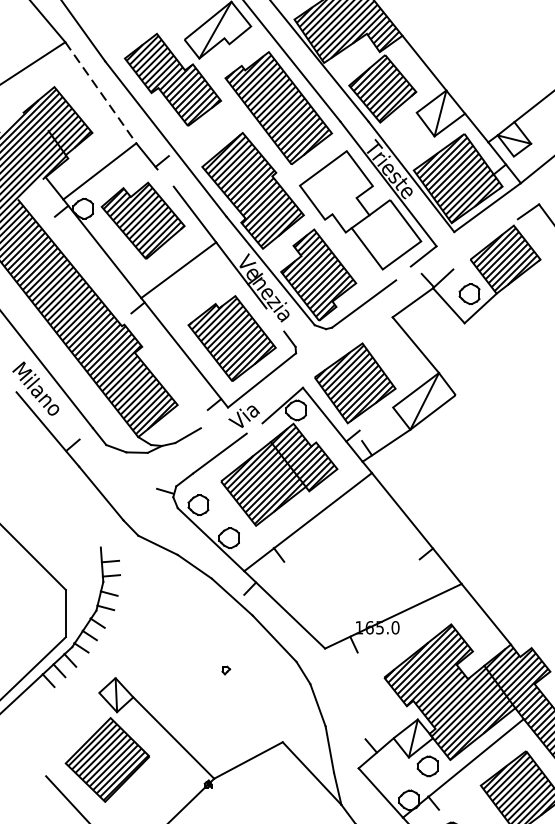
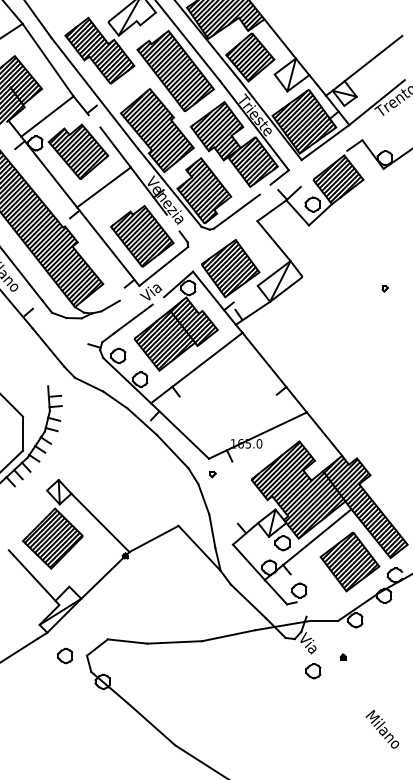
line: (101, 93) -> (48, 60), dashed -> solid
hatch: (360, 208) -> (234, 143), added
part: (225, 670) -> (212, 474), moved

